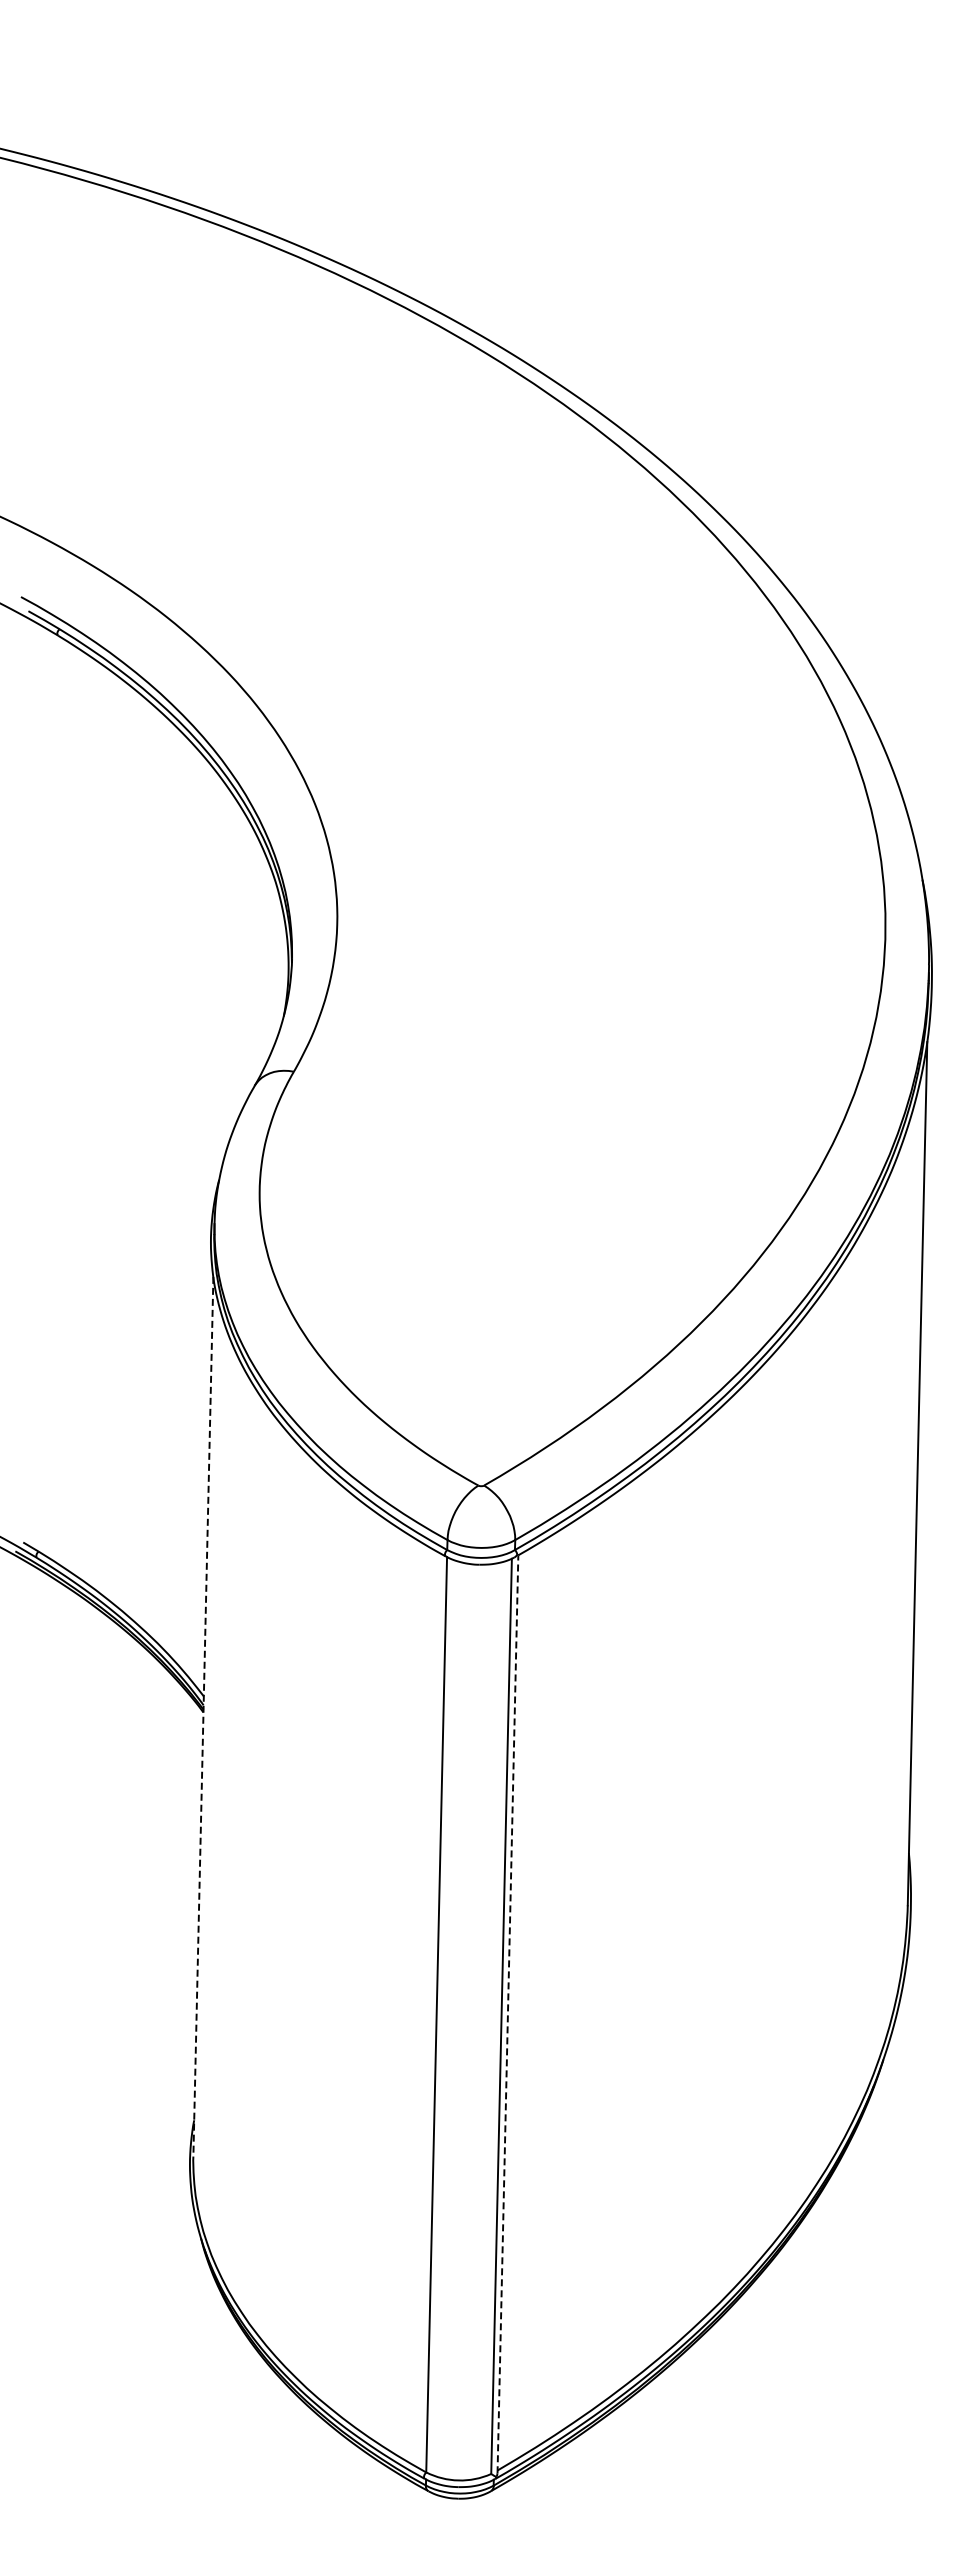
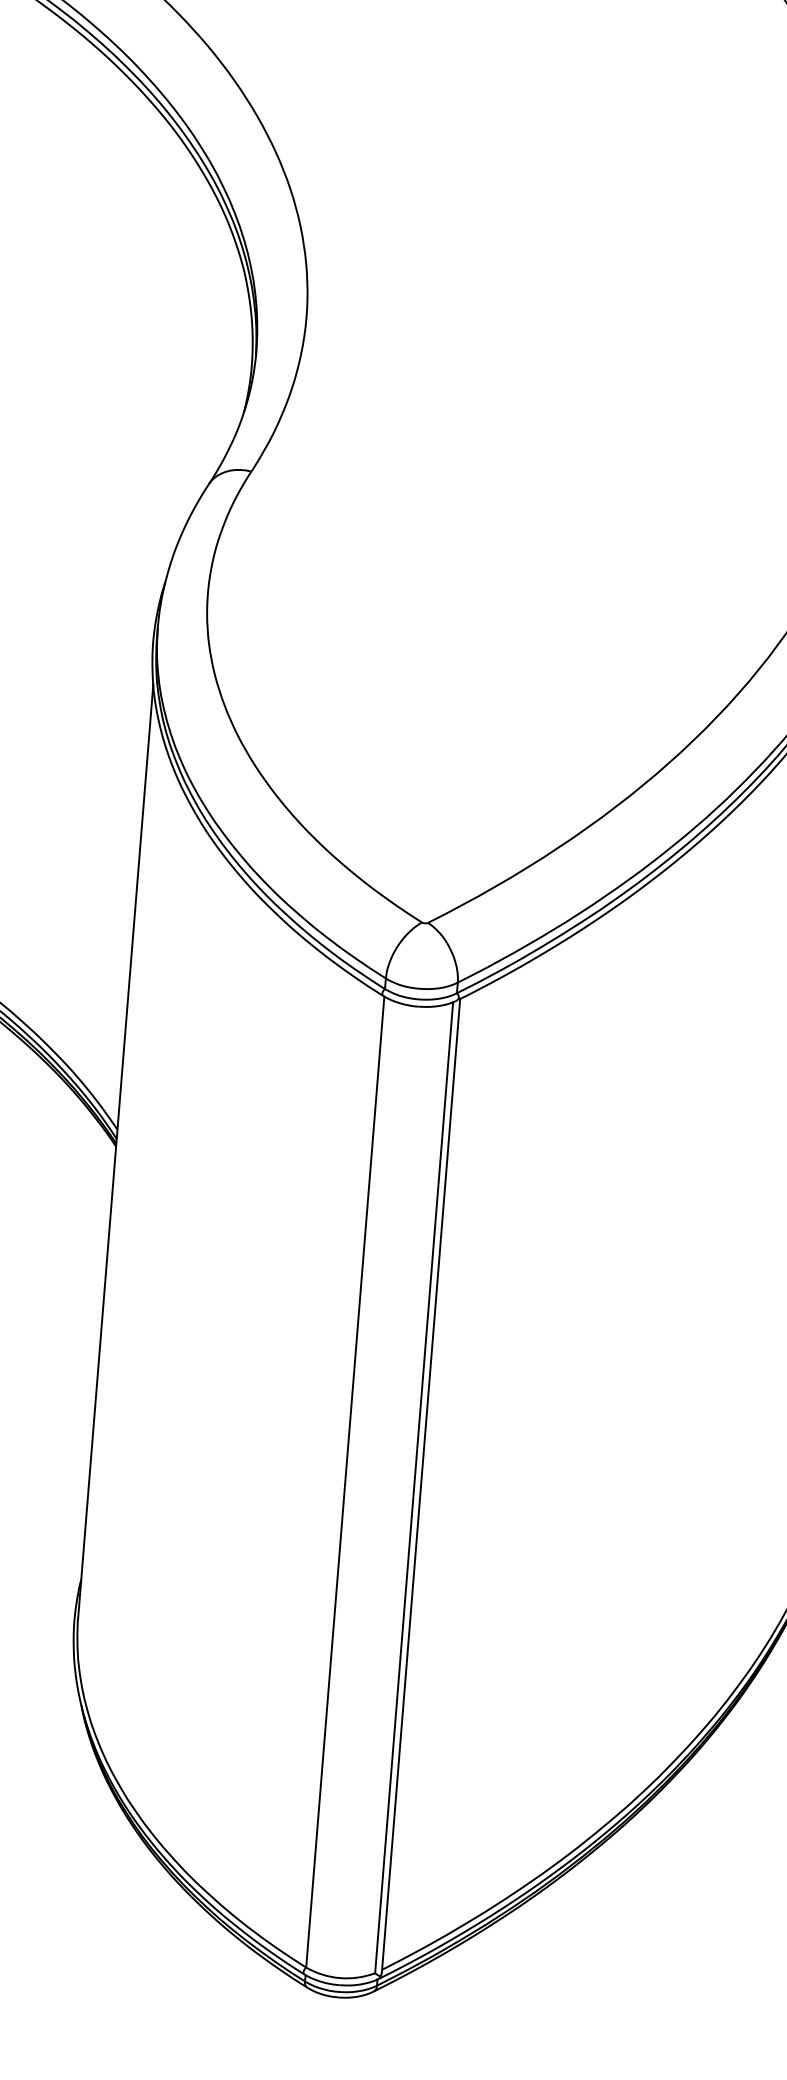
line: (203, 1716) -> (115, 1150), dashed -> solid
line: (507, 2013) -> (420, 1485), dashed -> solid

